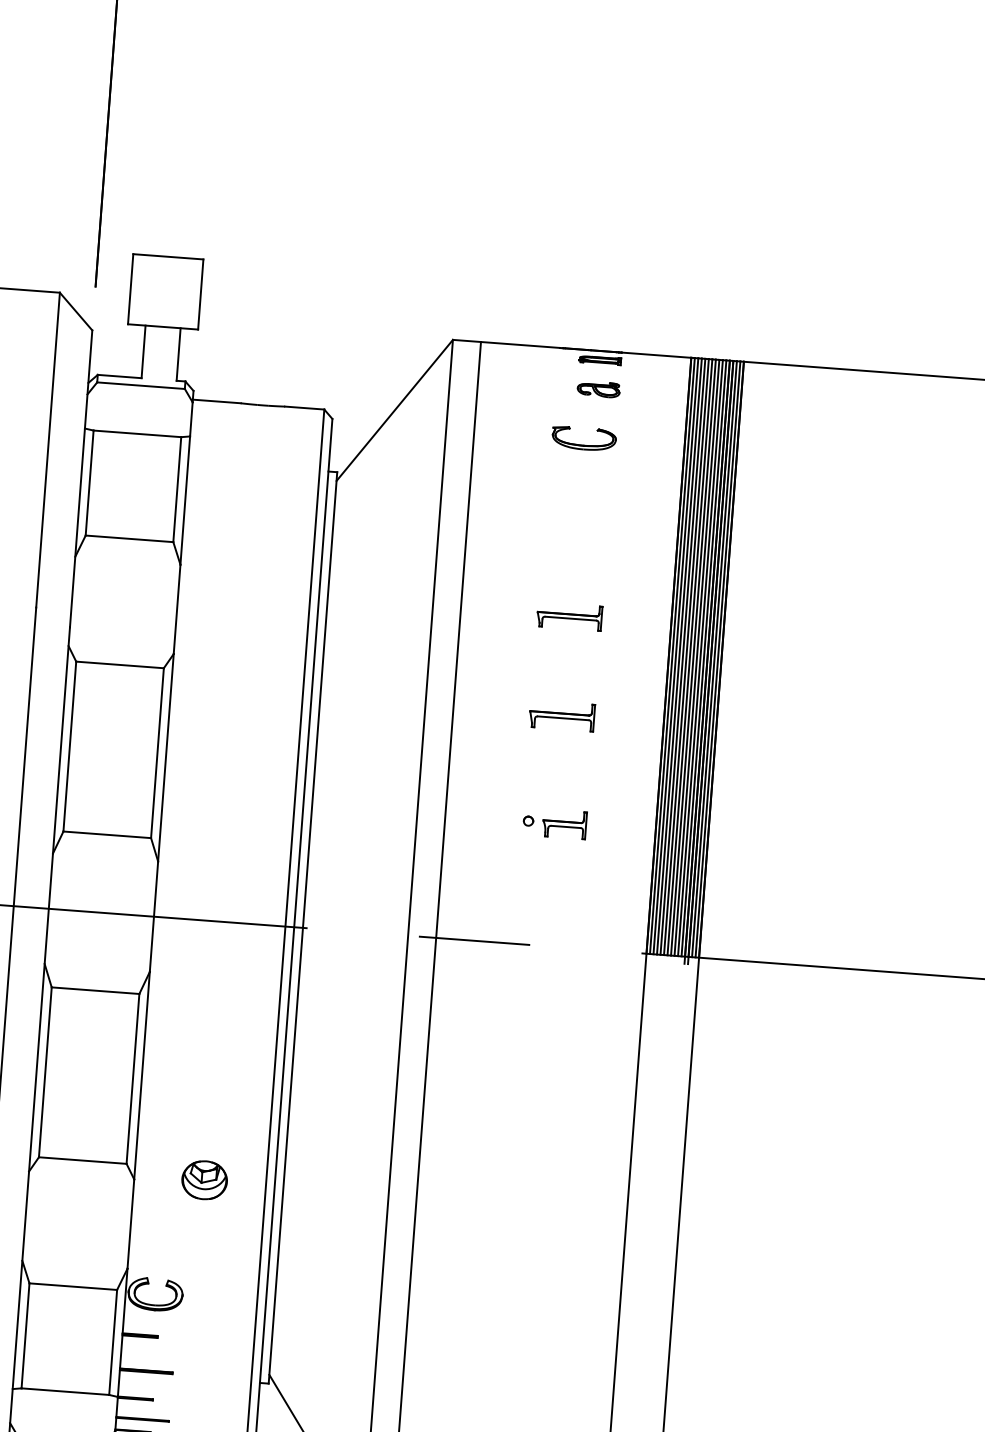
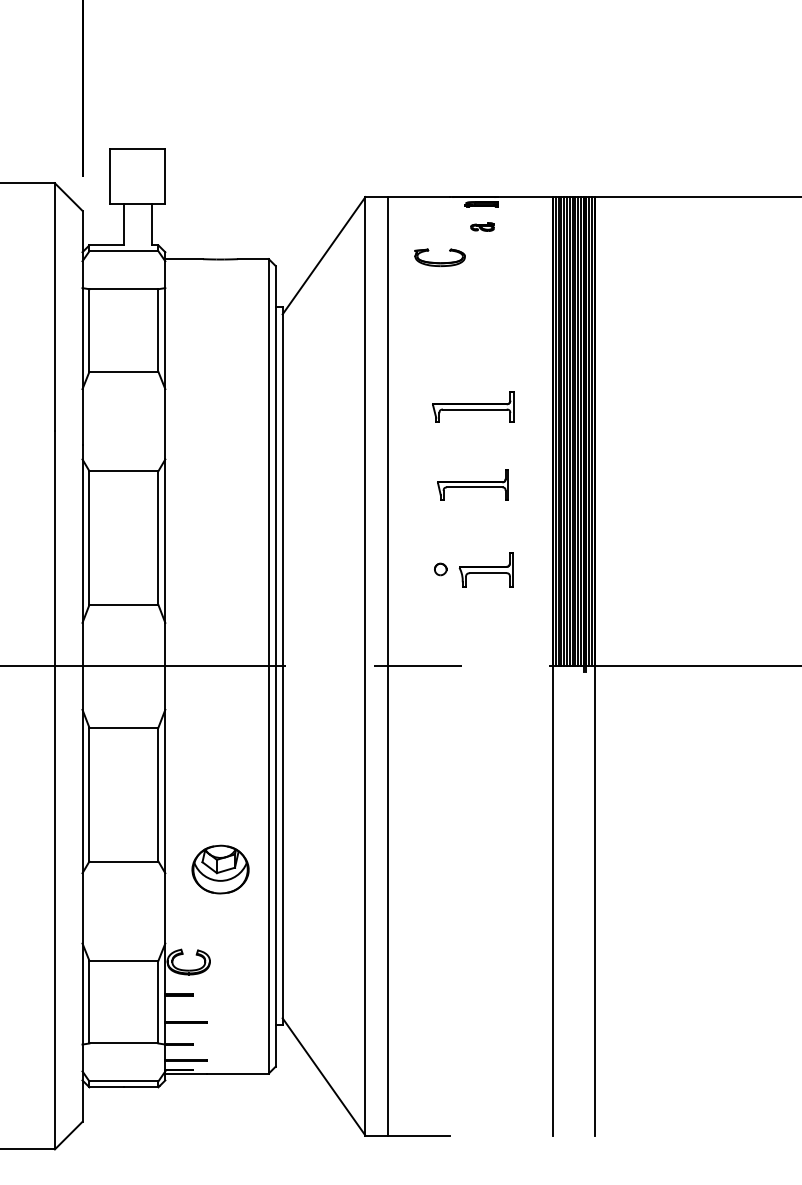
part: (598, 388) -> (482, 226), size x0.7
part: (583, 438) -> (439, 257), moved
part: (568, 616) -> (472, 406), size x1.6
part: (561, 716) -> (472, 485), size x1.4
part: (554, 823) -> (473, 569), size x1.6
part: (204, 1179) -> (220, 869), size x1.6

